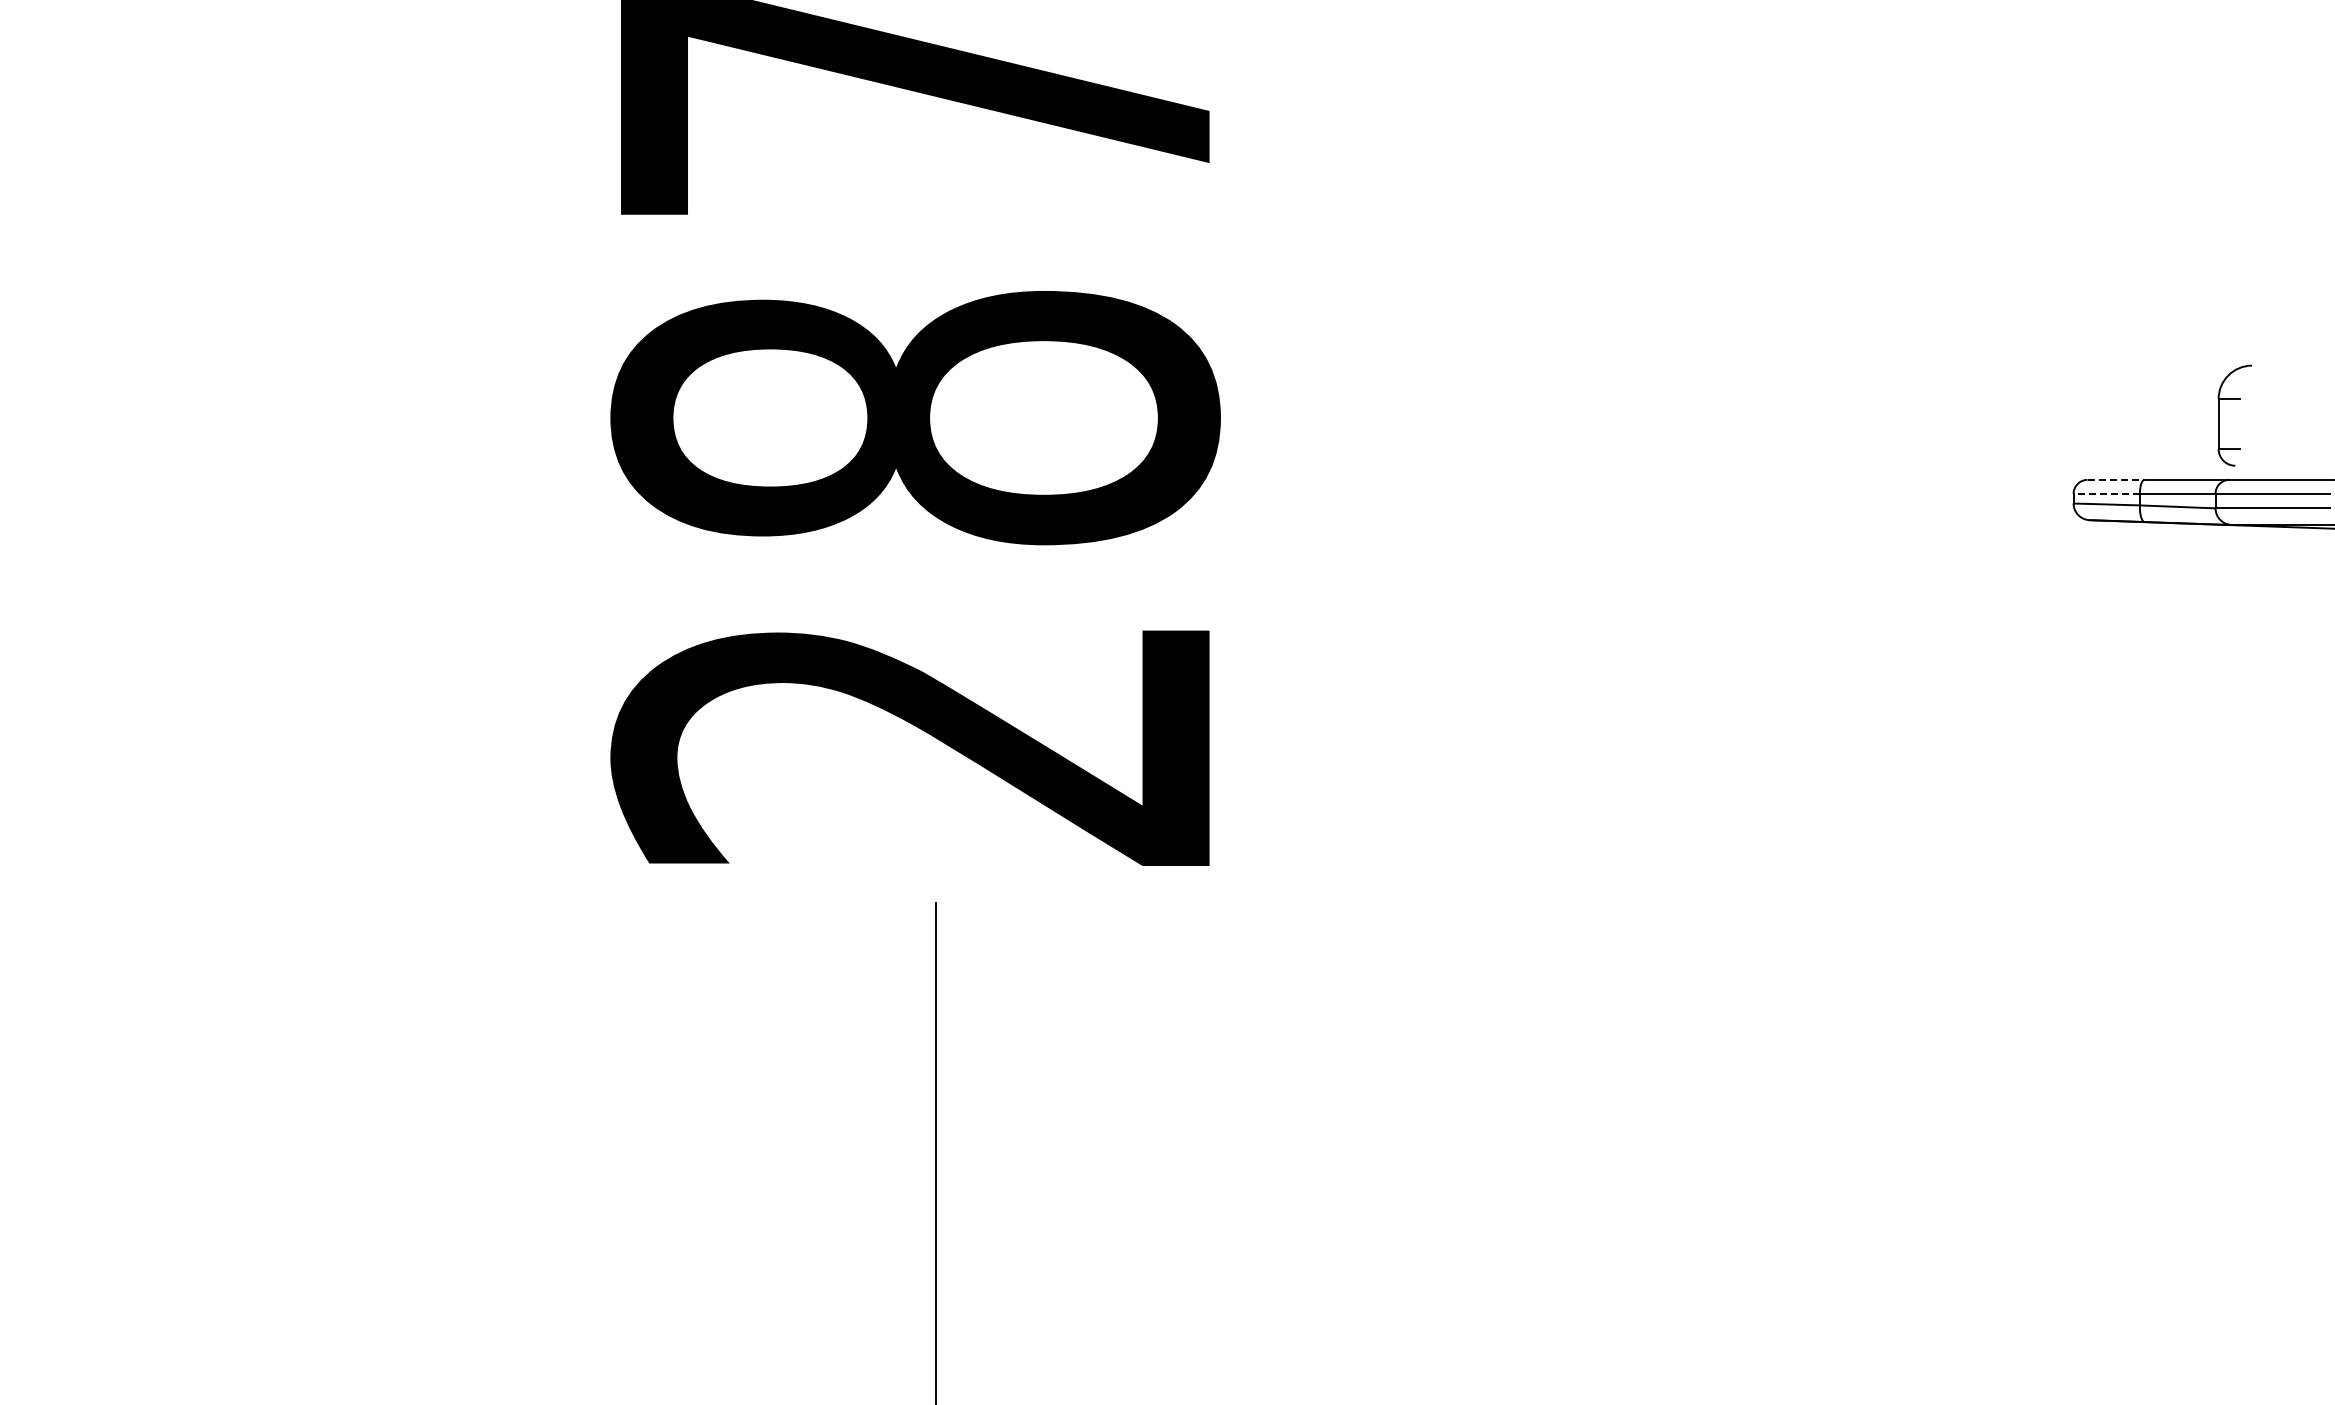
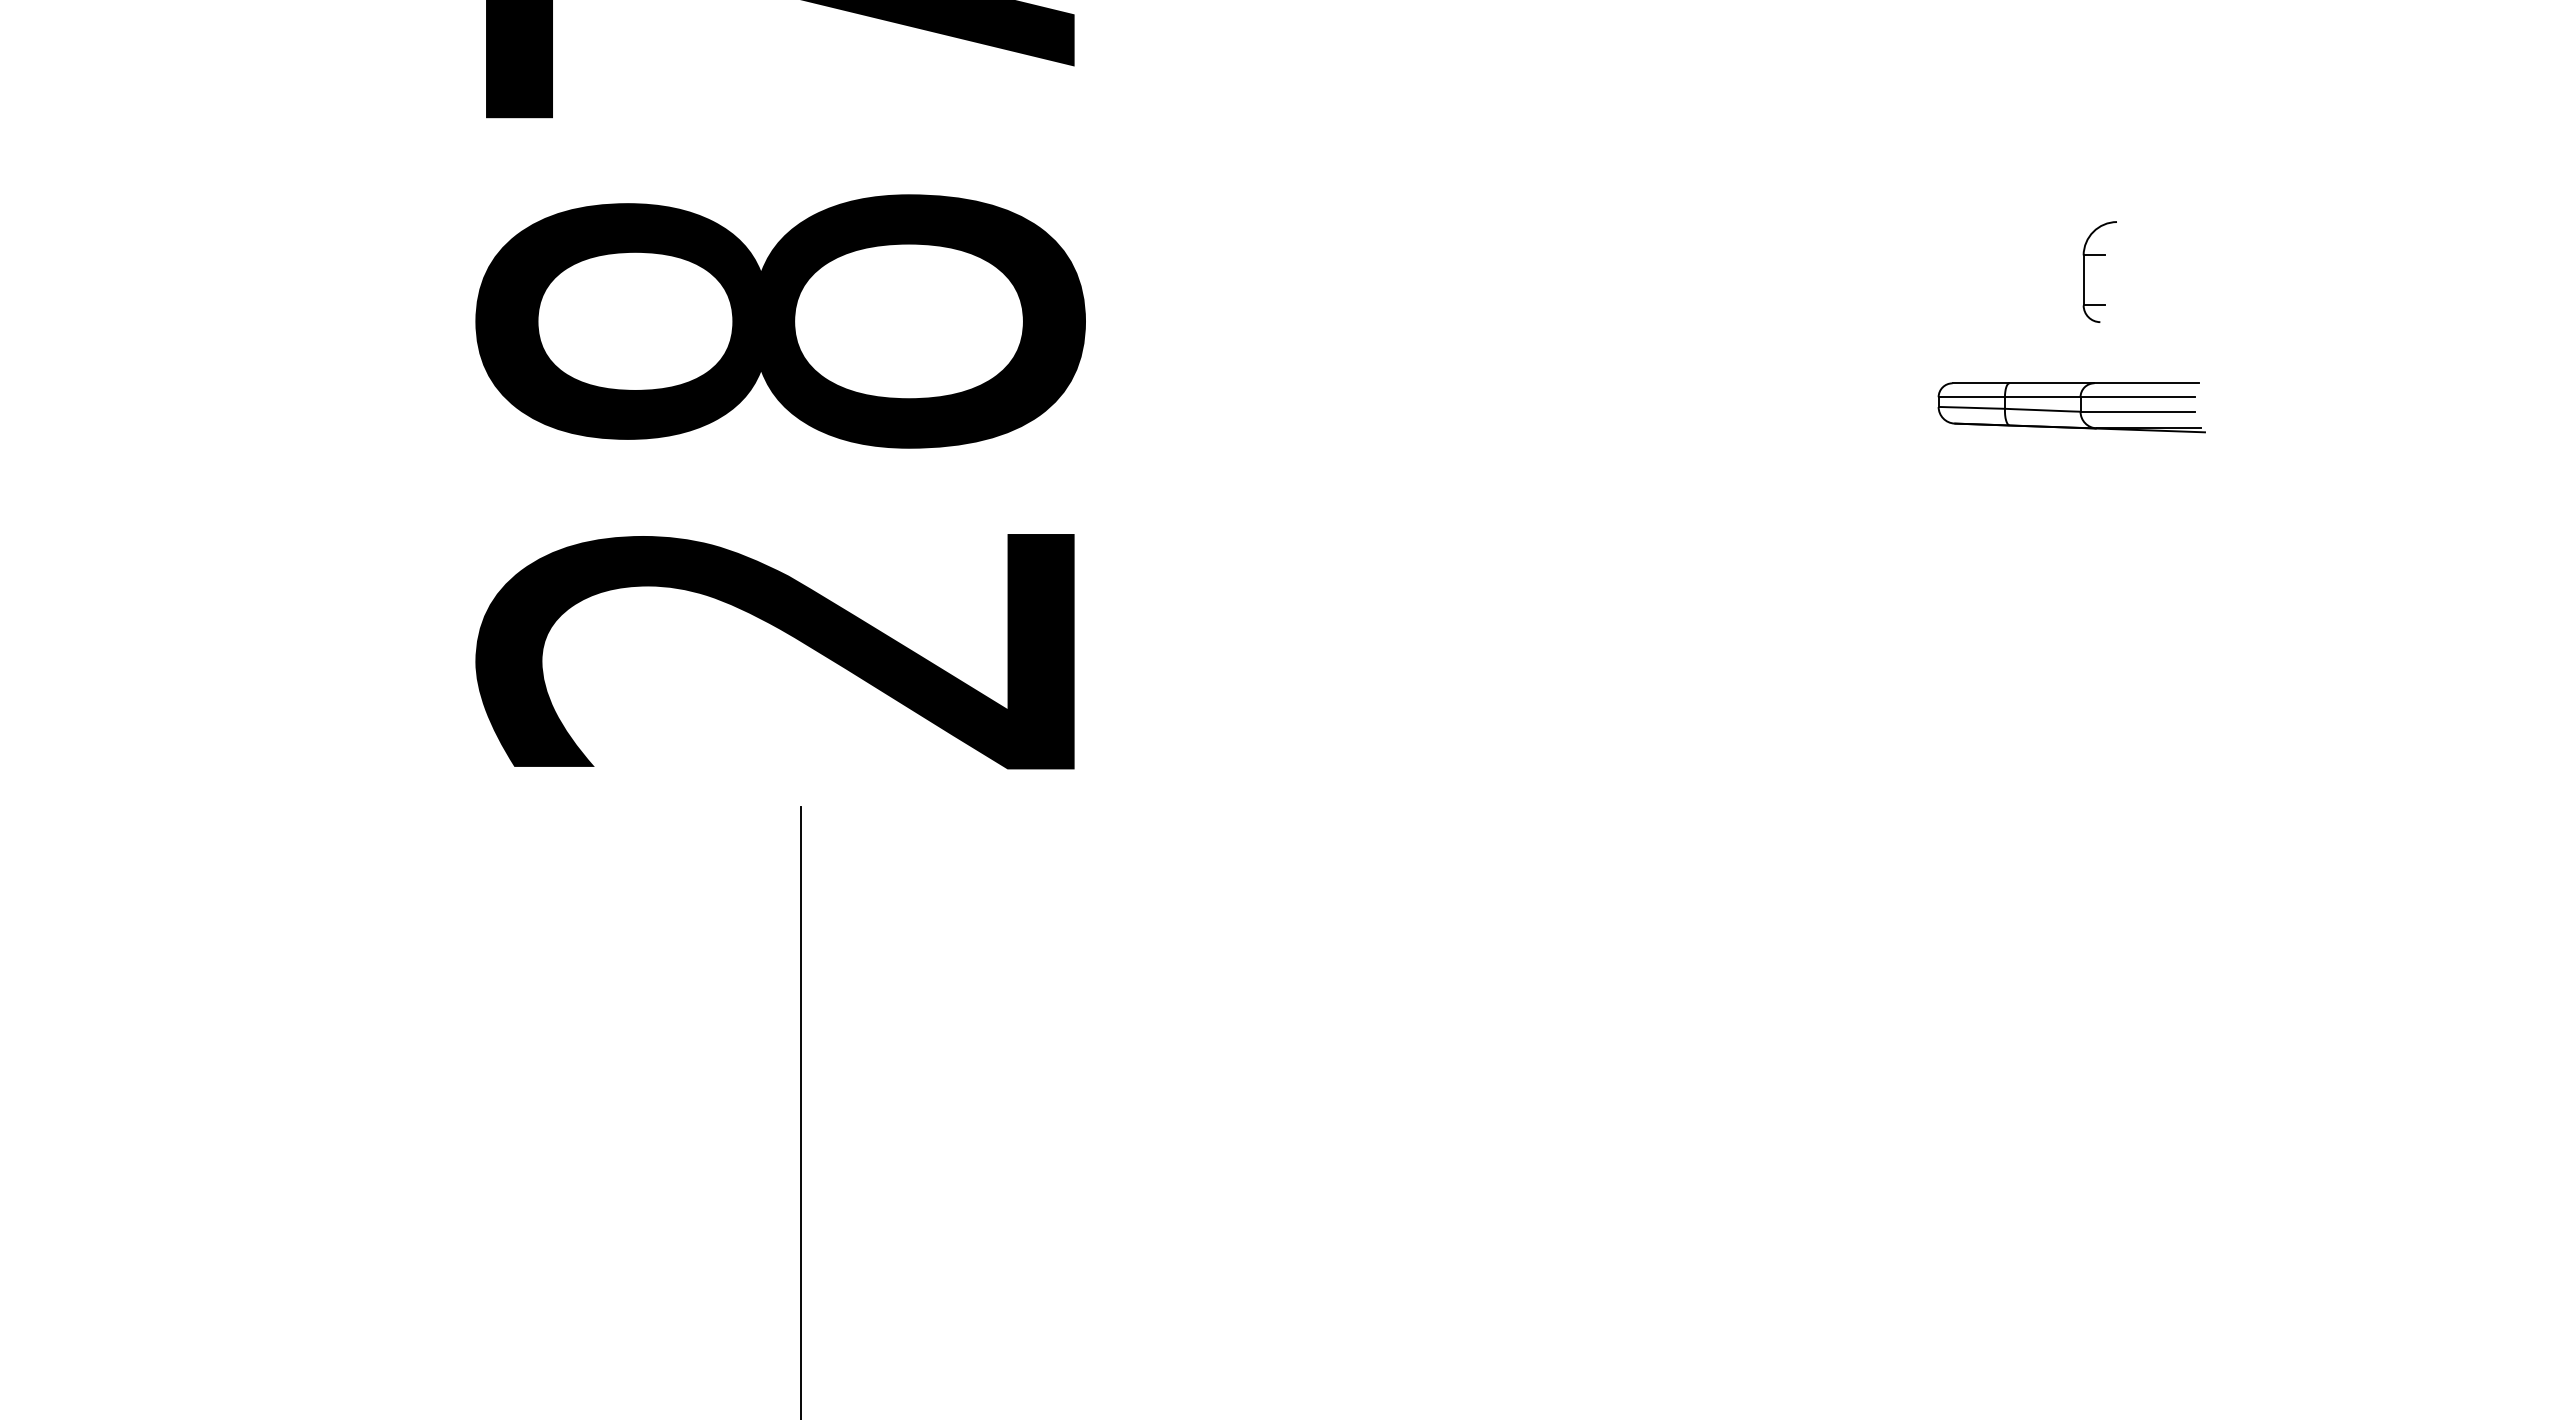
part: (2219, 415) -> (2084, 271), moved
line: (2116, 480) -> (1981, 383), dashed -> solid
line: (2106, 494) -> (1971, 397), dashed -> solid

